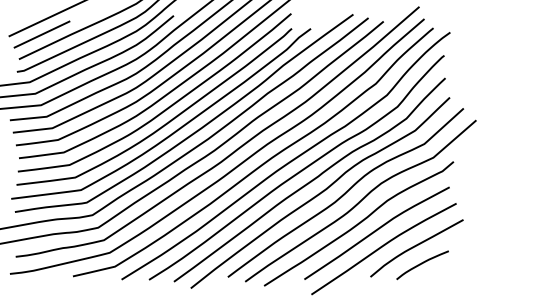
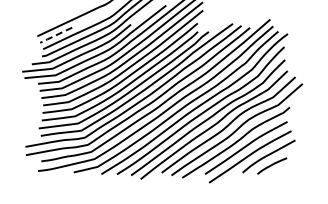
line: (38, 36) -> (54, 36), solid -> dashed

